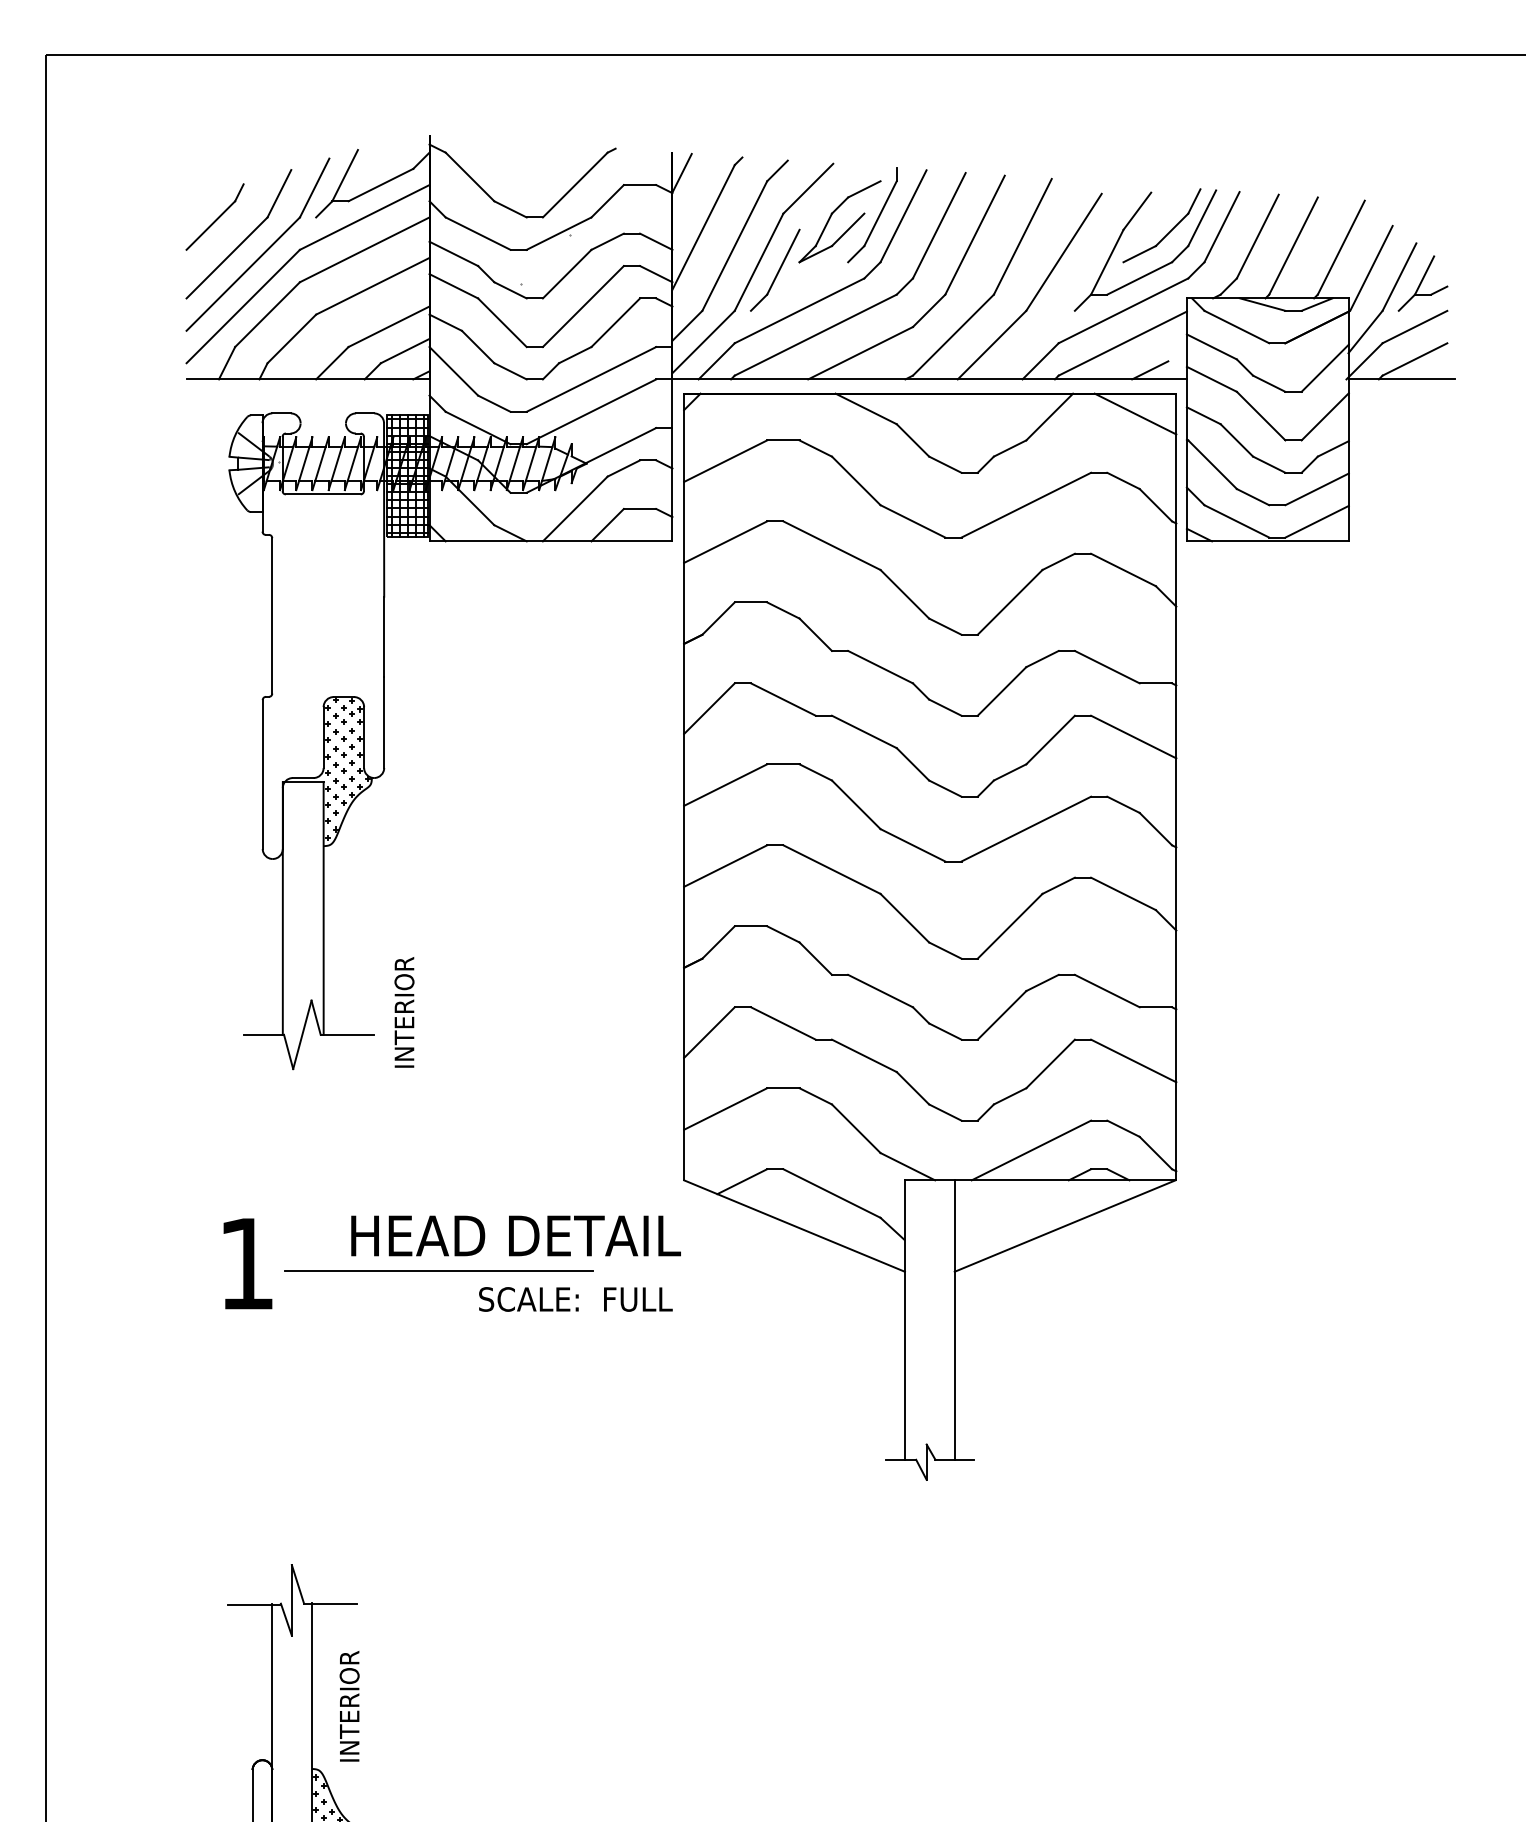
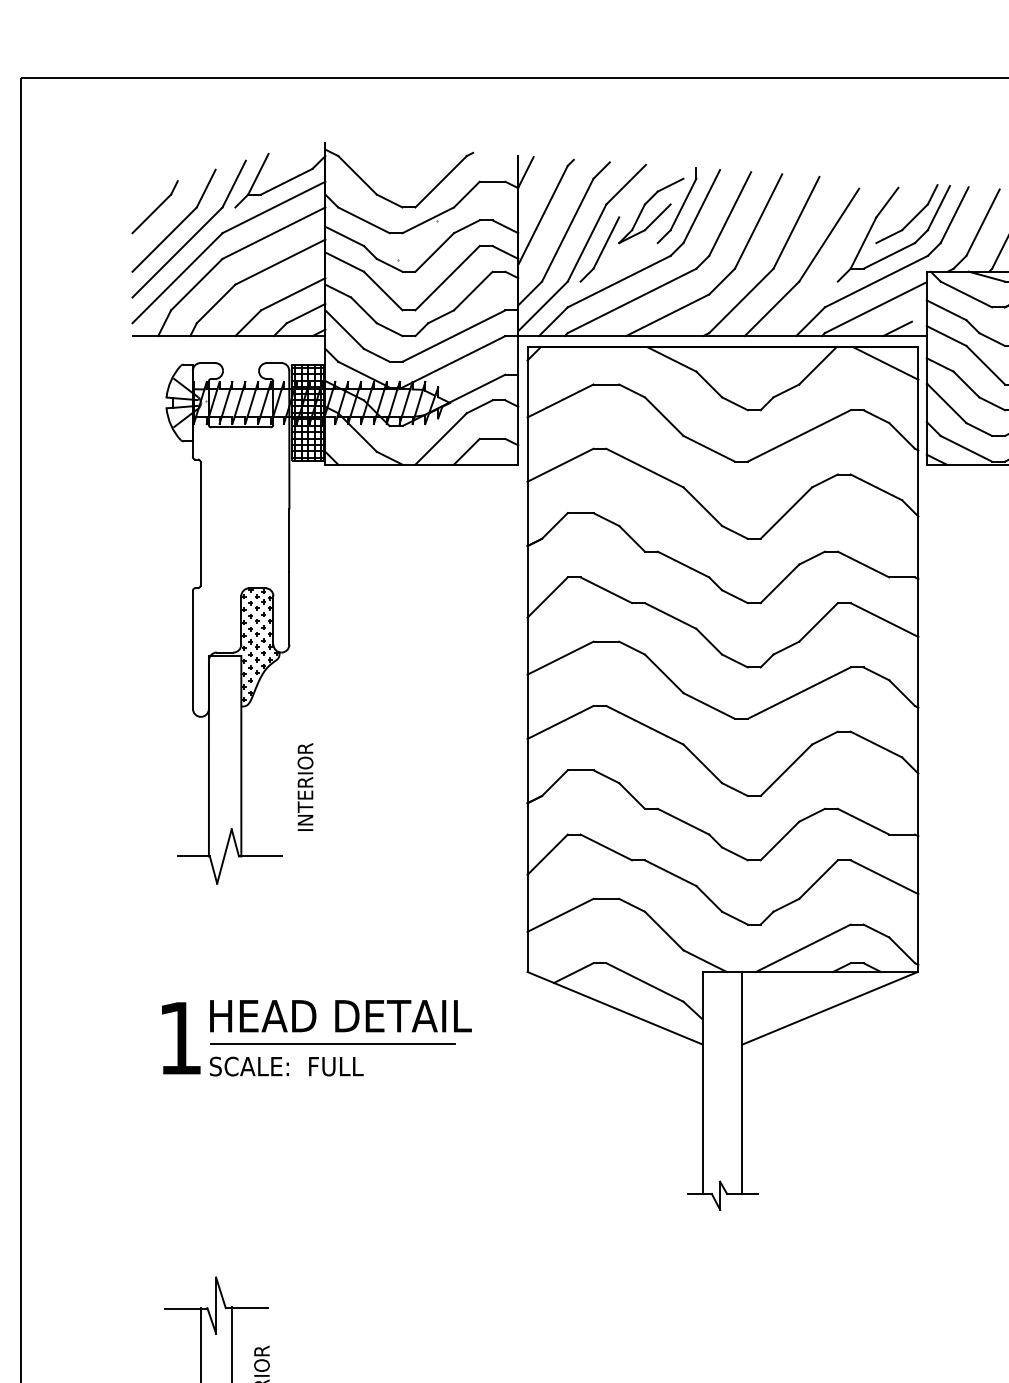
text: (404, 1012) -> (305, 787), moved
text: (515, 1235) -> (340, 1015), moved
text: (575, 1299) -> (286, 1066), moved

